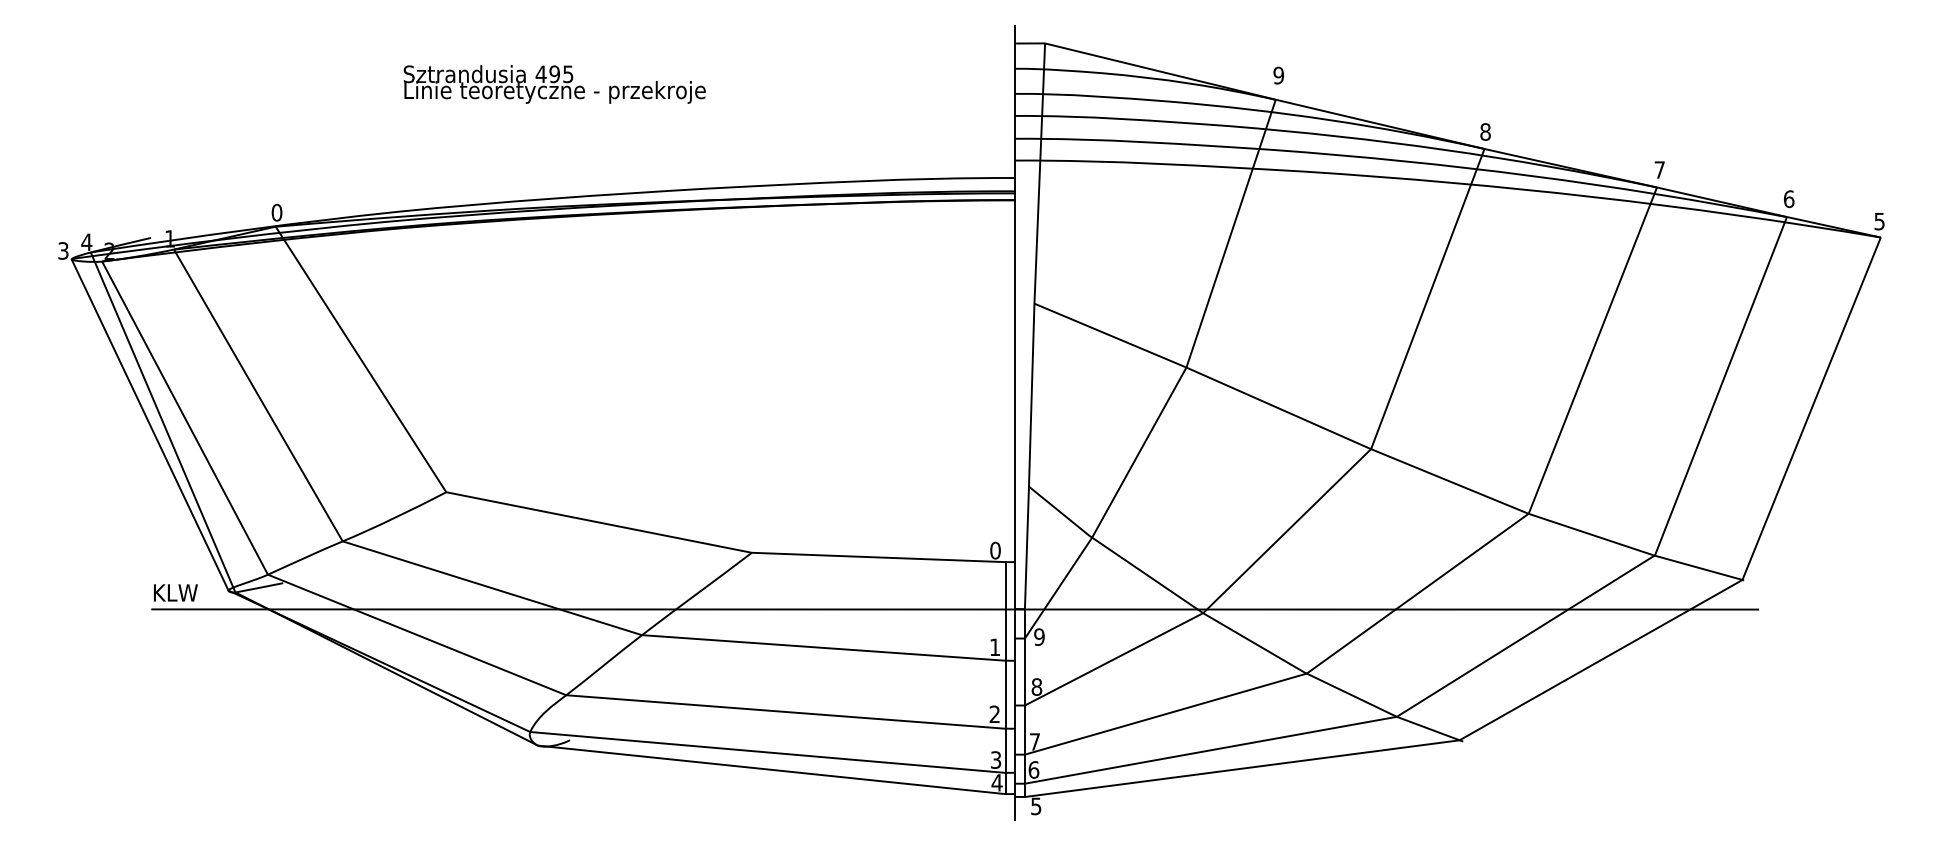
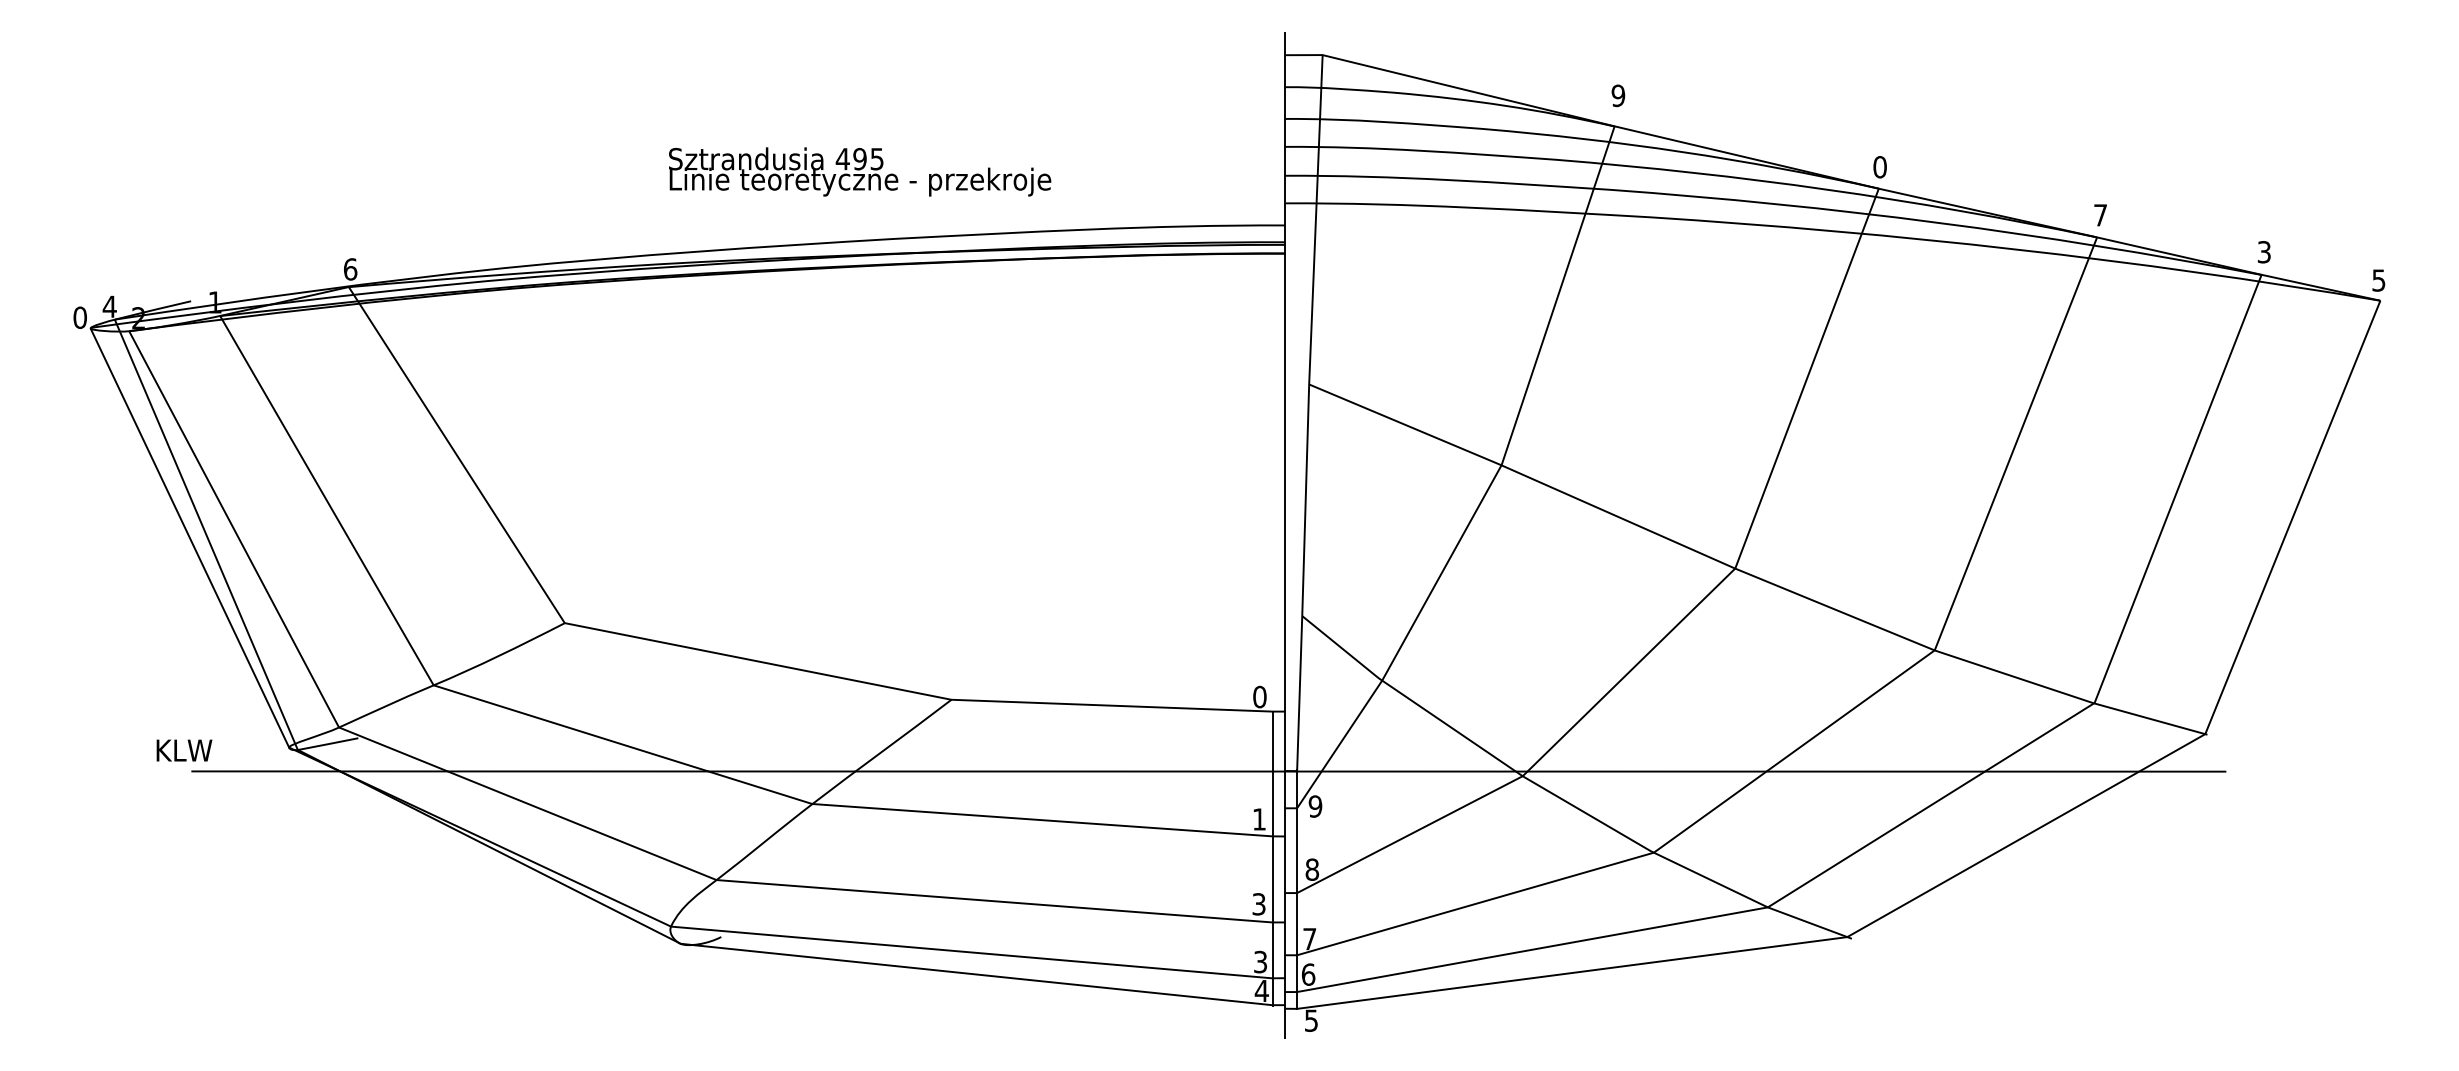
text: (555, 84) -> (860, 171), moved
text: (1485, 132) -> (1879, 167), 8 -> 0
text: (1789, 199) -> (2264, 252), 6 -> 3
text: (277, 212) -> (350, 269), 0 -> 6
text: (62, 250) -> (79, 317), 3 -> 0
text: (175, 592) -> (184, 750), moved
text: (994, 714) -> (1258, 904), 2 -> 3

